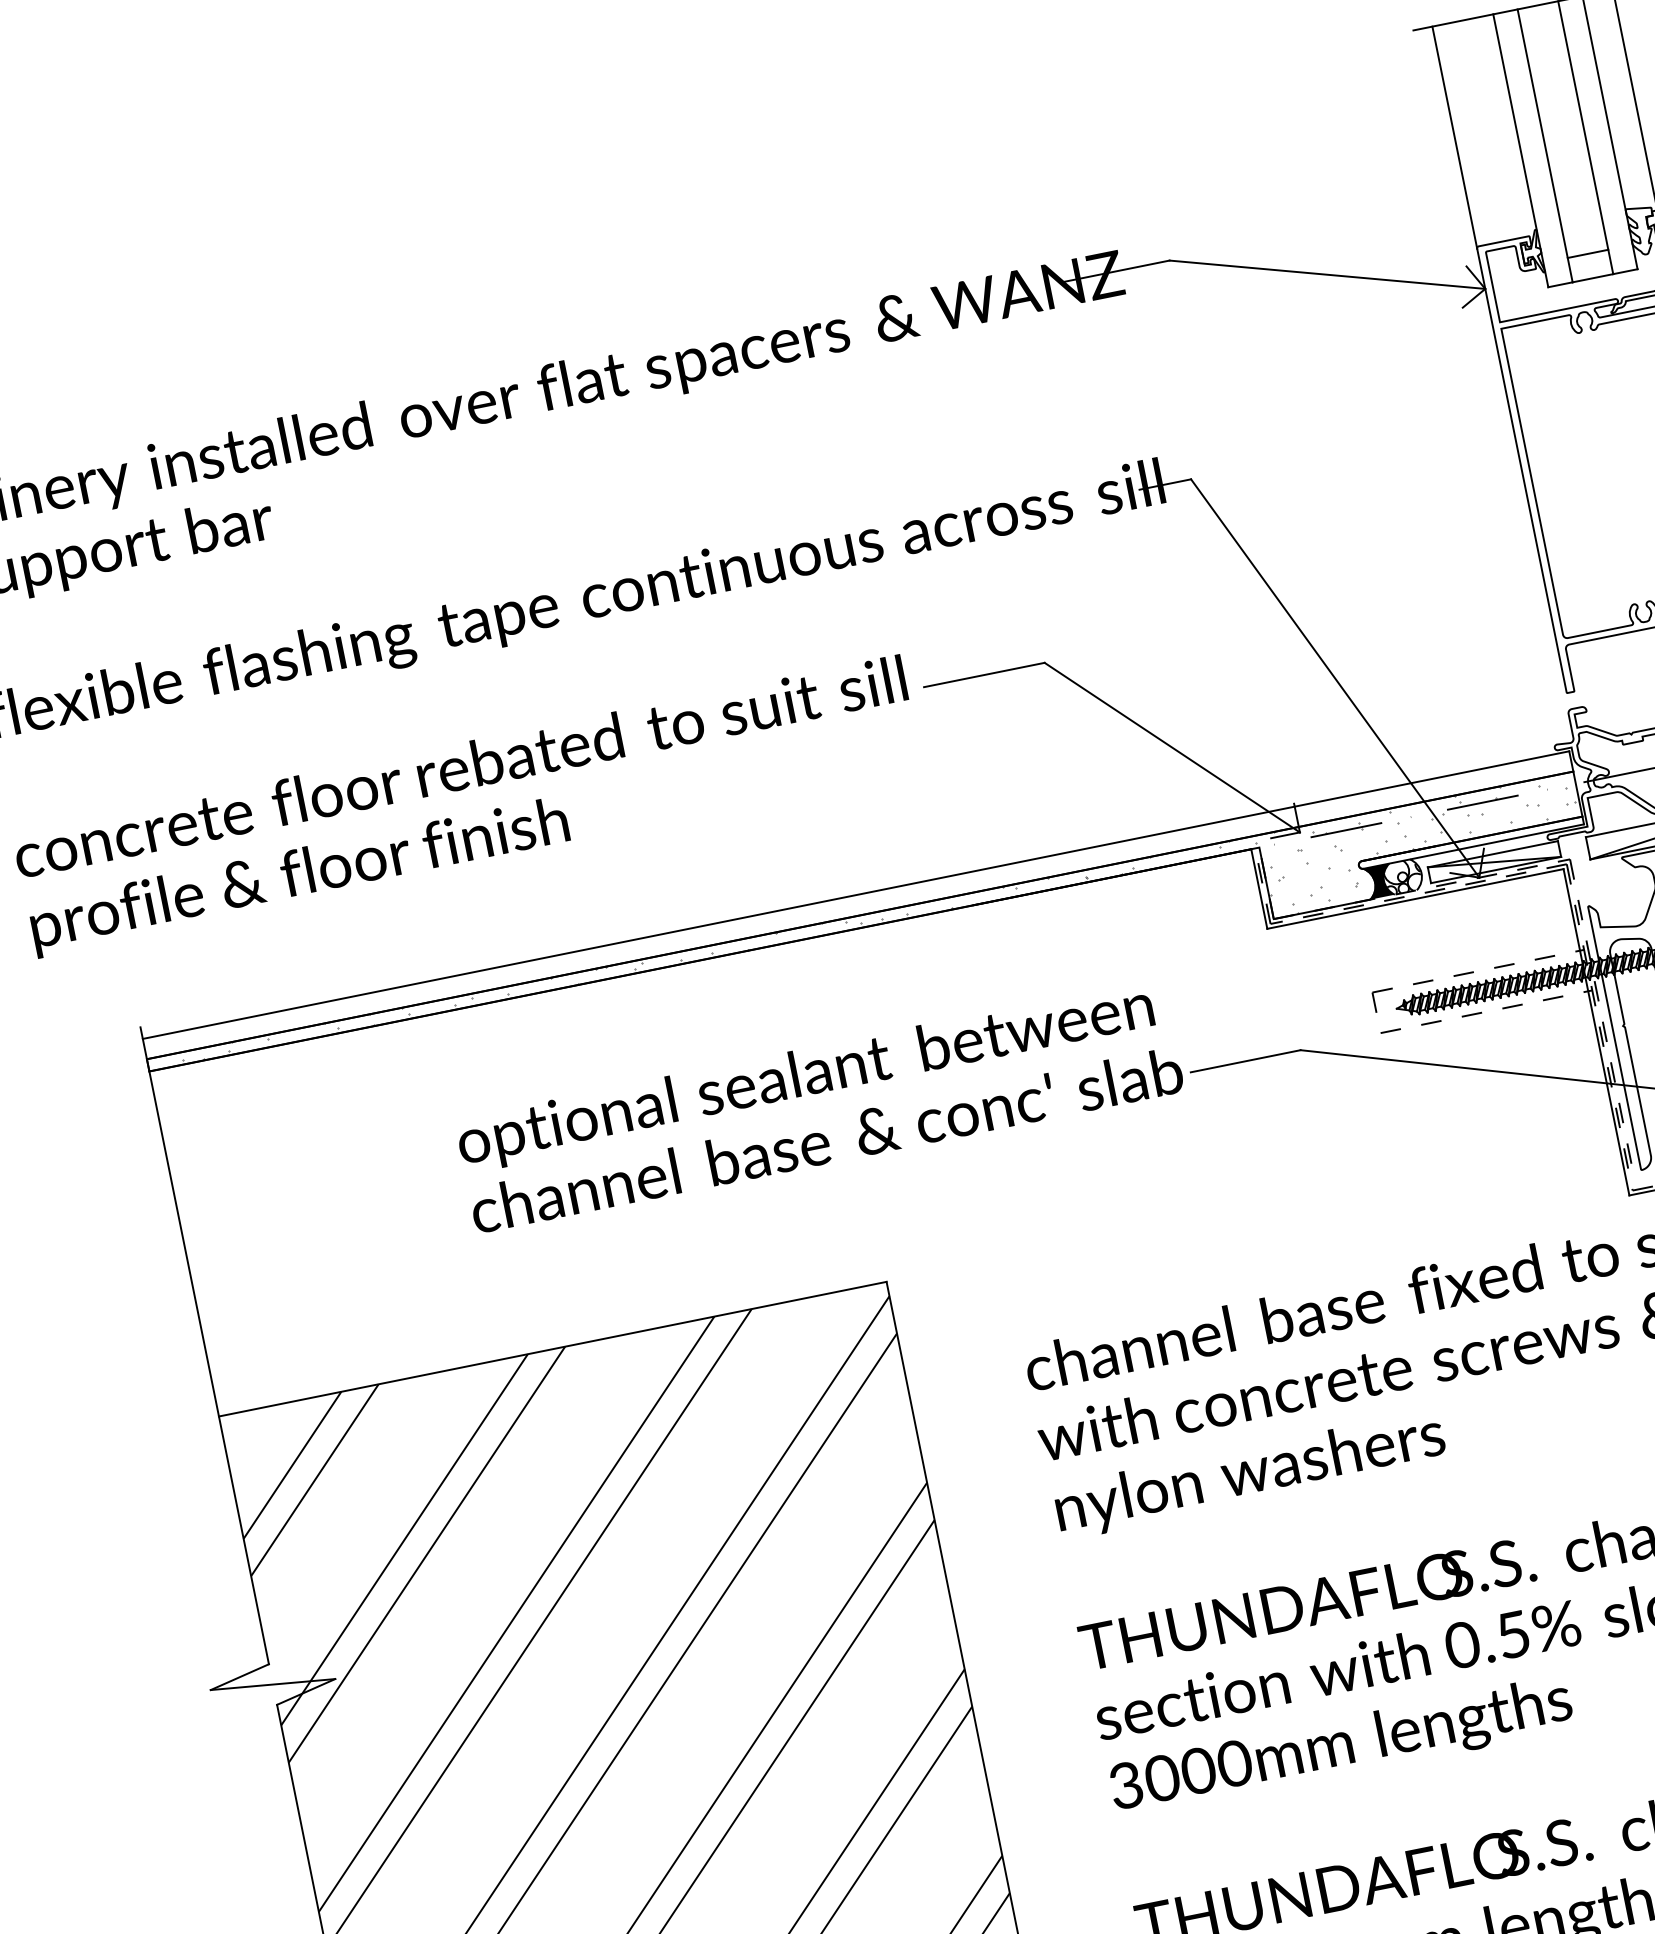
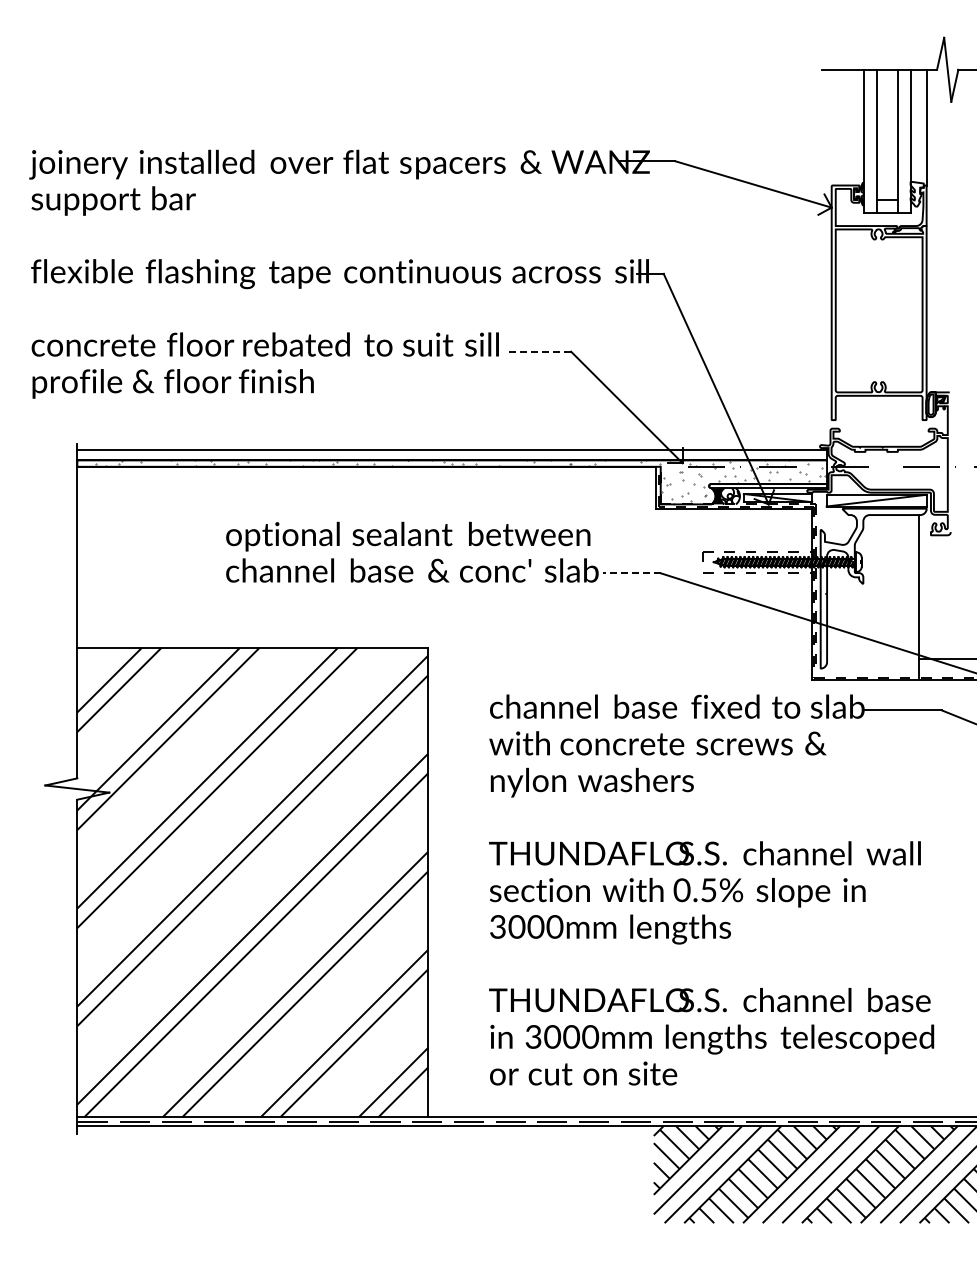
line: (1454, 136) -> (831, 127), removed
line: (984, 674) -> (539, 351), solid -> dashed
line: (1246, 1061) -> (632, 573), solid -> dashed

